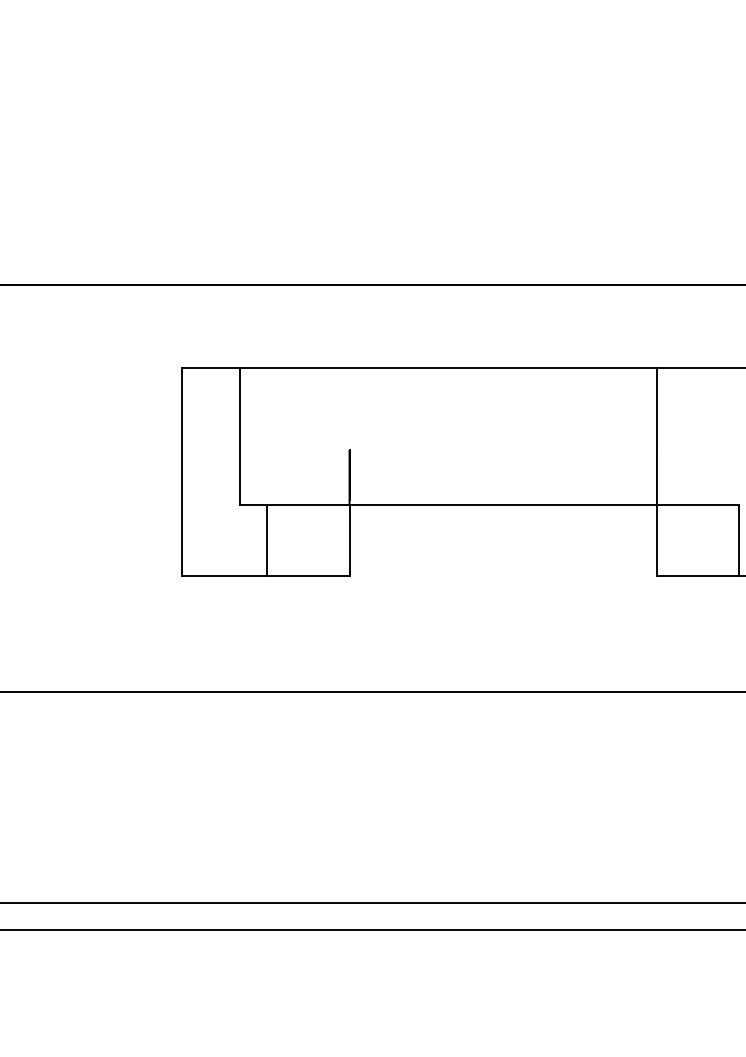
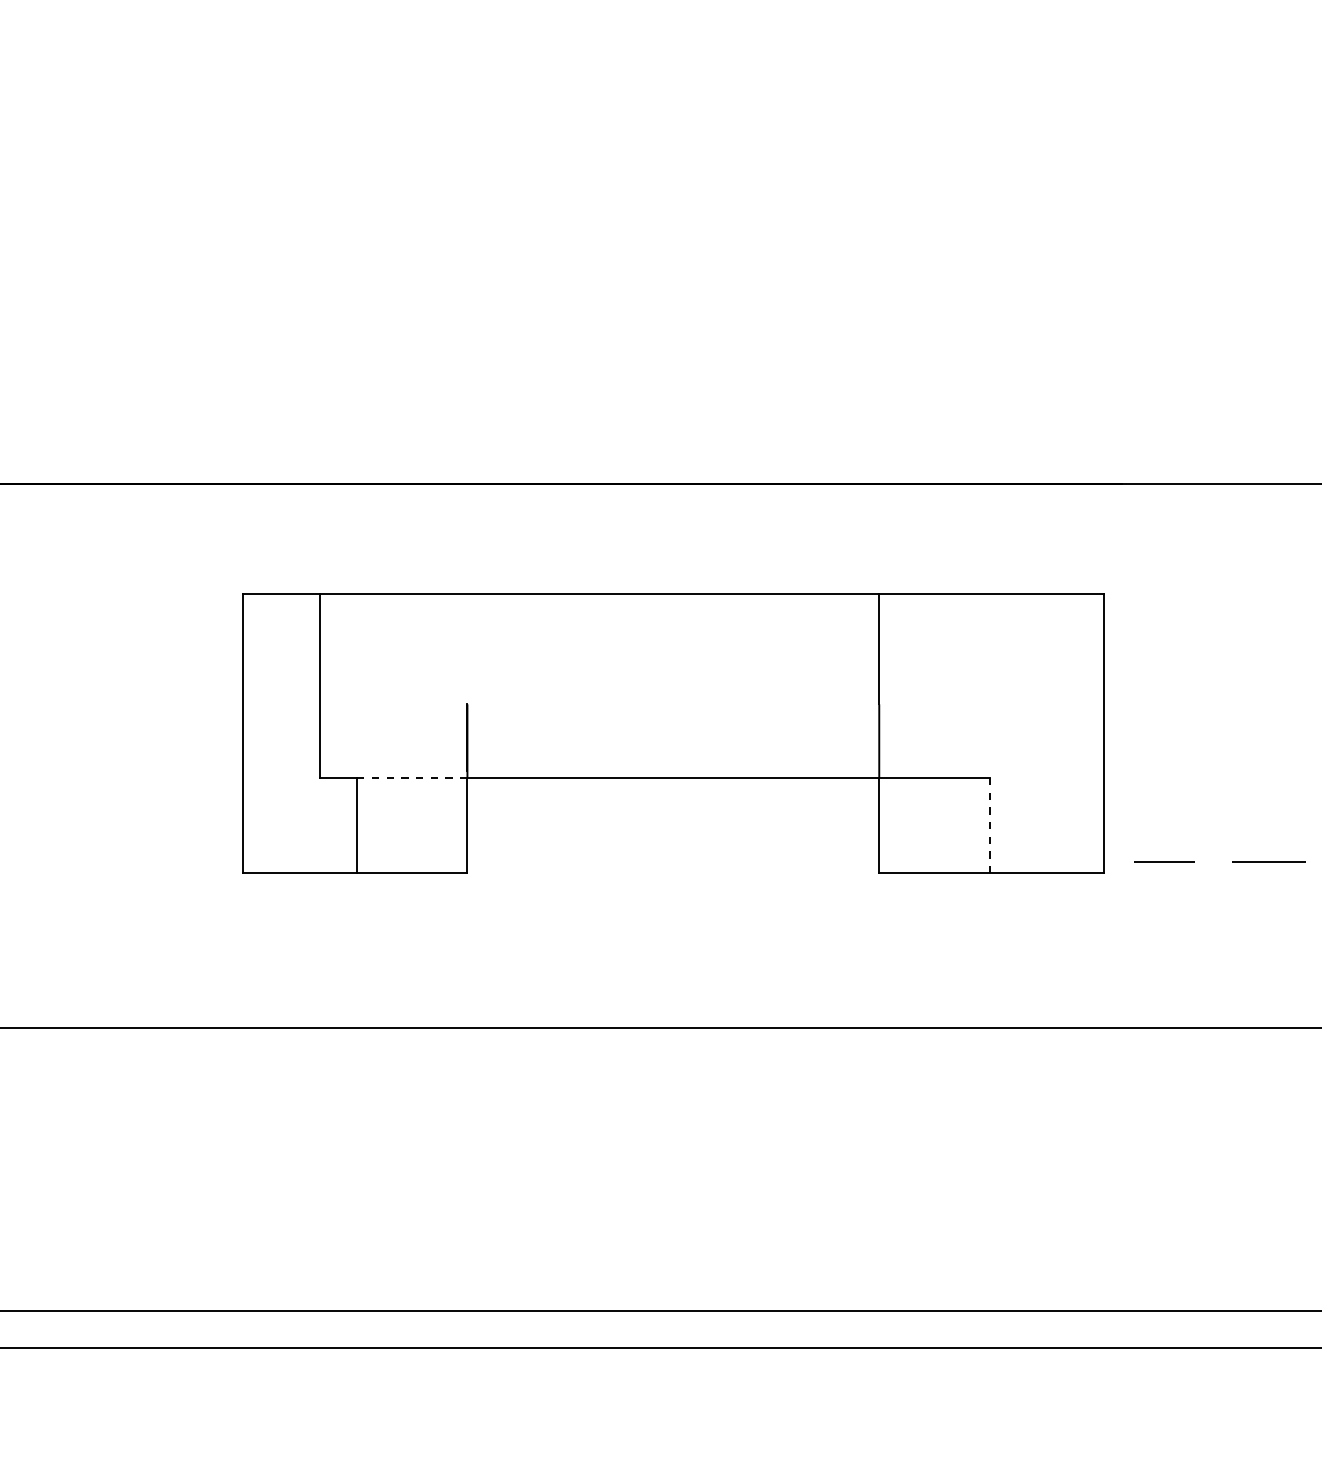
line: (308, 504) -> (412, 777), solid -> dashed
line: (739, 540) -> (989, 825), solid -> dashed

